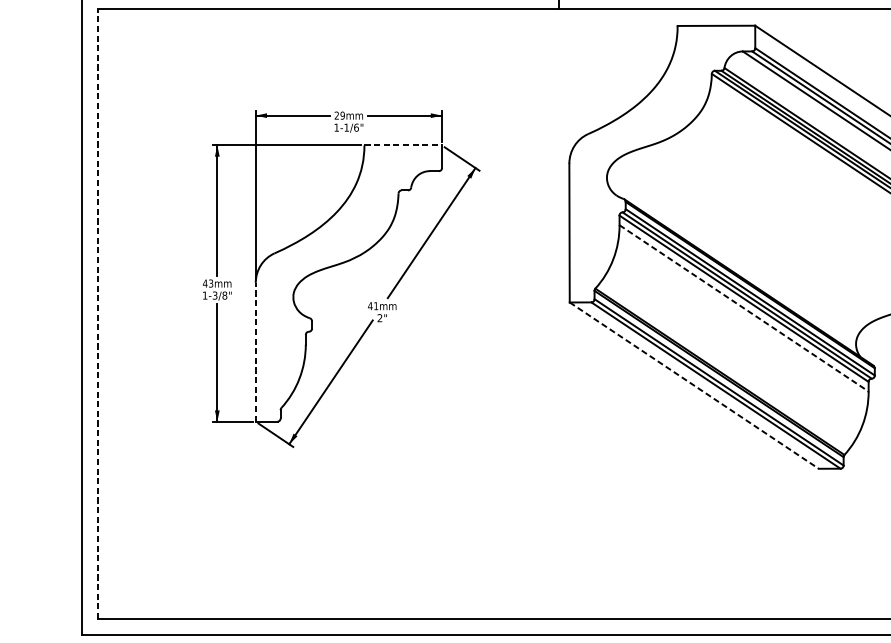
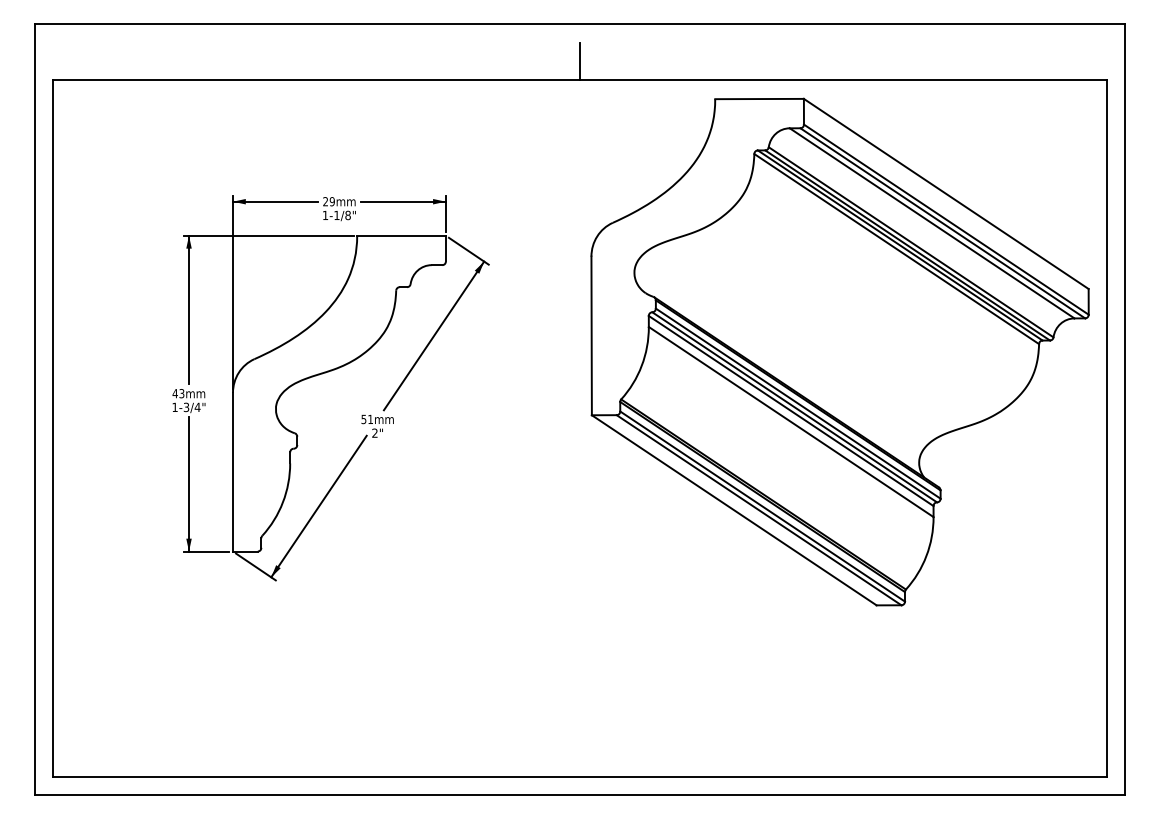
text: (355, 126) -> (347, 214), 1-1/6" -> 1-1/8"
line: (404, 145) -> (402, 235), dashed -> solid
text: (224, 295) -> (197, 407), 1-3/8" -> 1-3/4"
text: (369, 306) -> (363, 419), 41 -> 51
line: (744, 308) -> (791, 422), dashed -> solid
line: (98, 314) -> (53, 428), dashed -> solid
line: (255, 351) -> (232, 471), dashed -> solid
line: (694, 385) -> (734, 510), dashed -> solid

